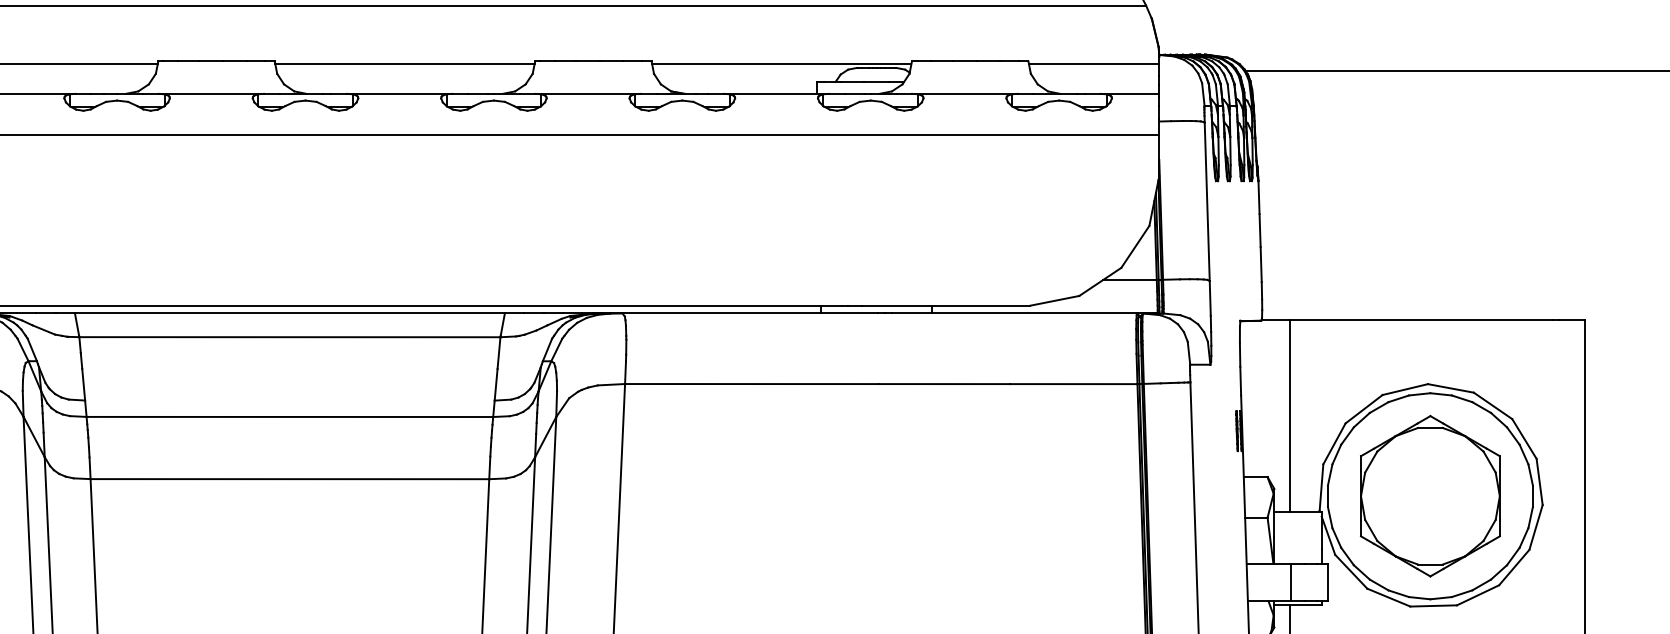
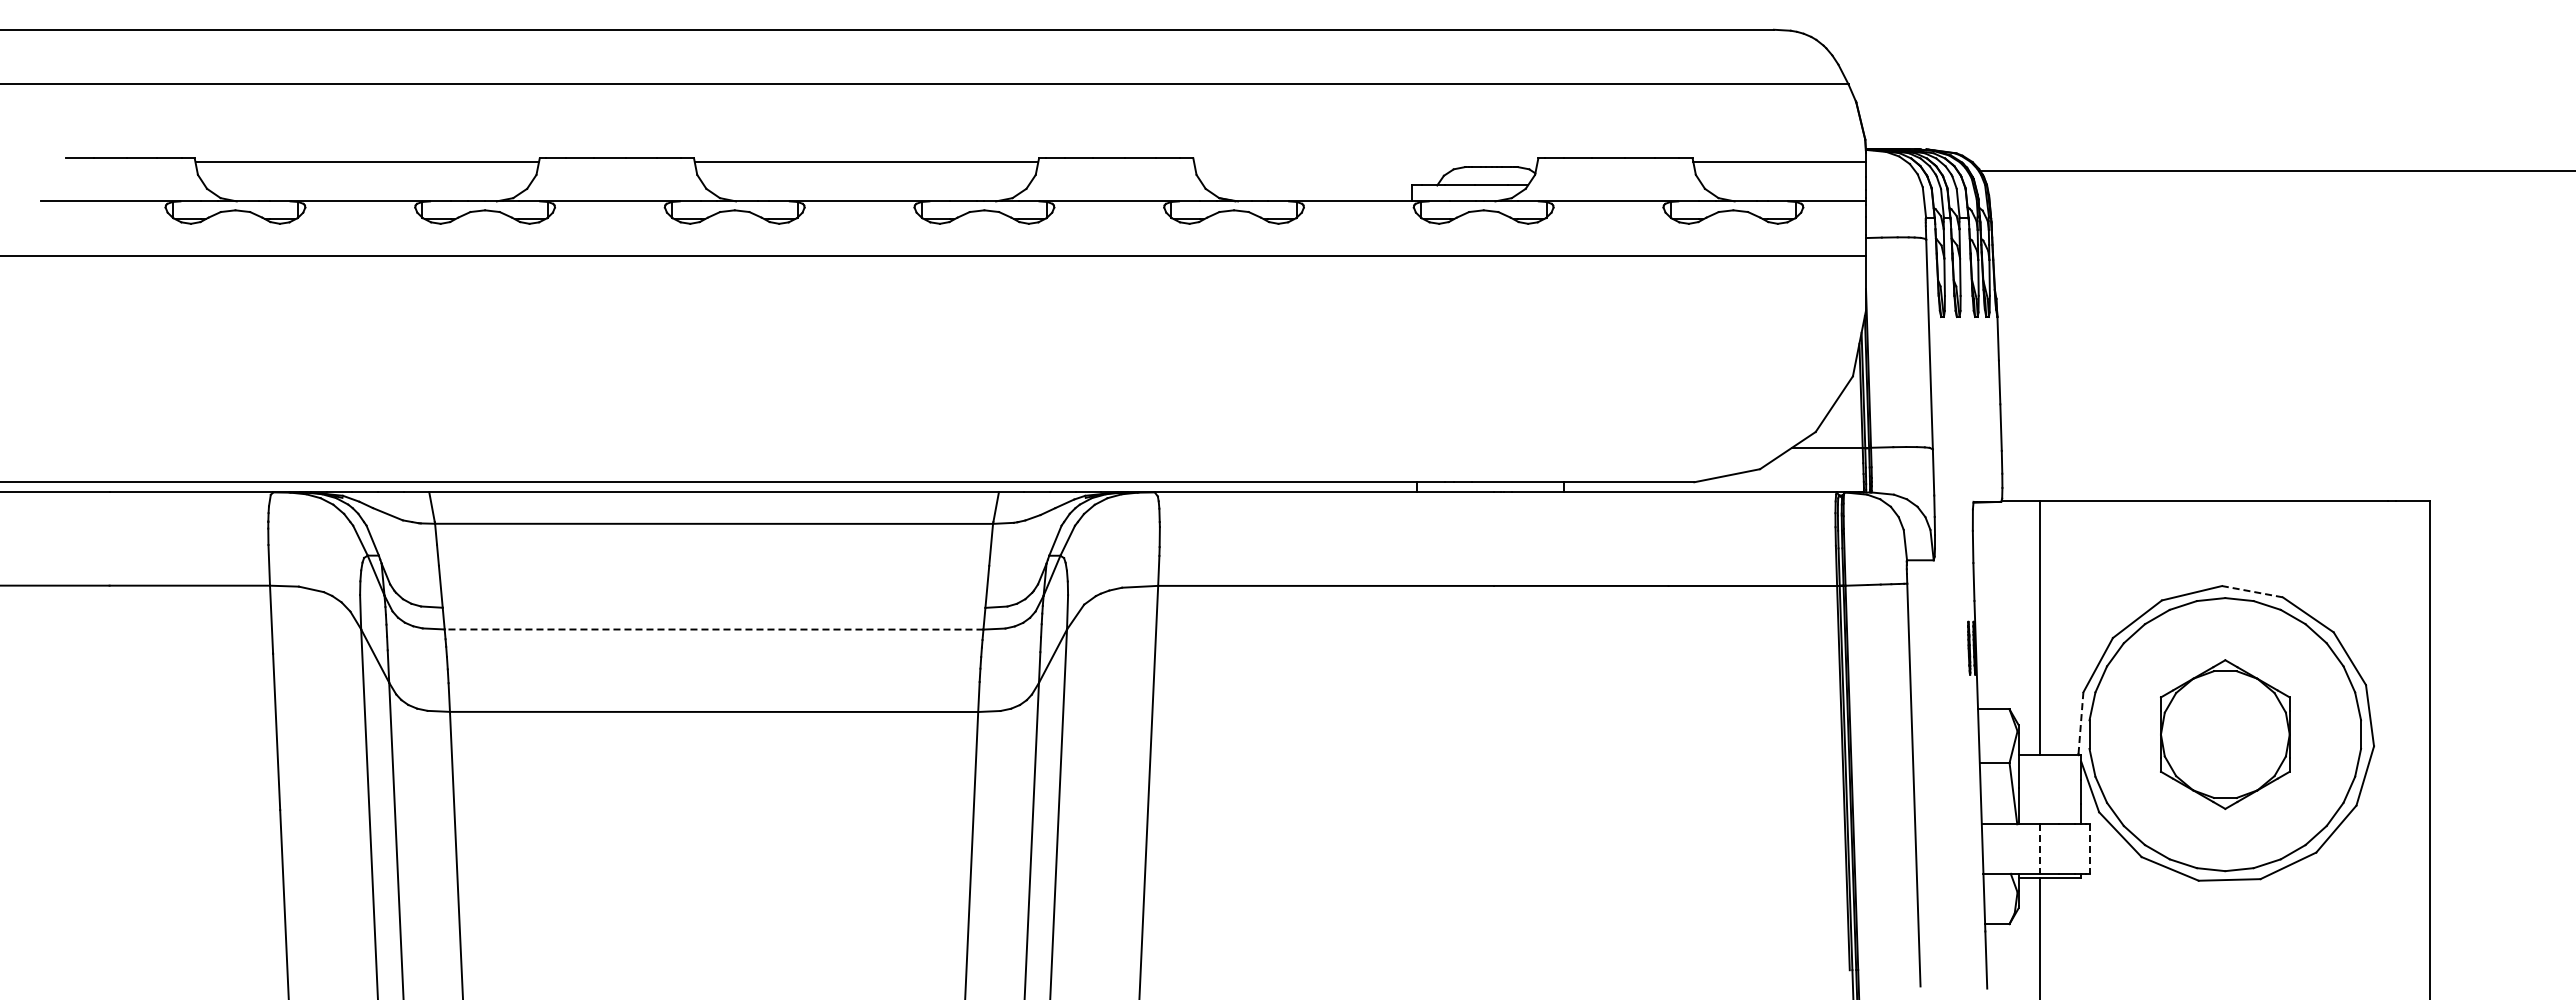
line: (781, 64) -> (1365, 162), removed
line: (1450, 388) -> (2252, 591), solid -> dashed
line: (289, 416) -> (713, 629), solid -> dashed
line: (1321, 487) -> (2080, 723), solid -> dashed
part: (1430, 496) -> (2225, 734), size x0.7
line: (1290, 582) -> (2040, 849), solid -> dashed
line: (1327, 582) -> (2089, 849), solid -> dashed

